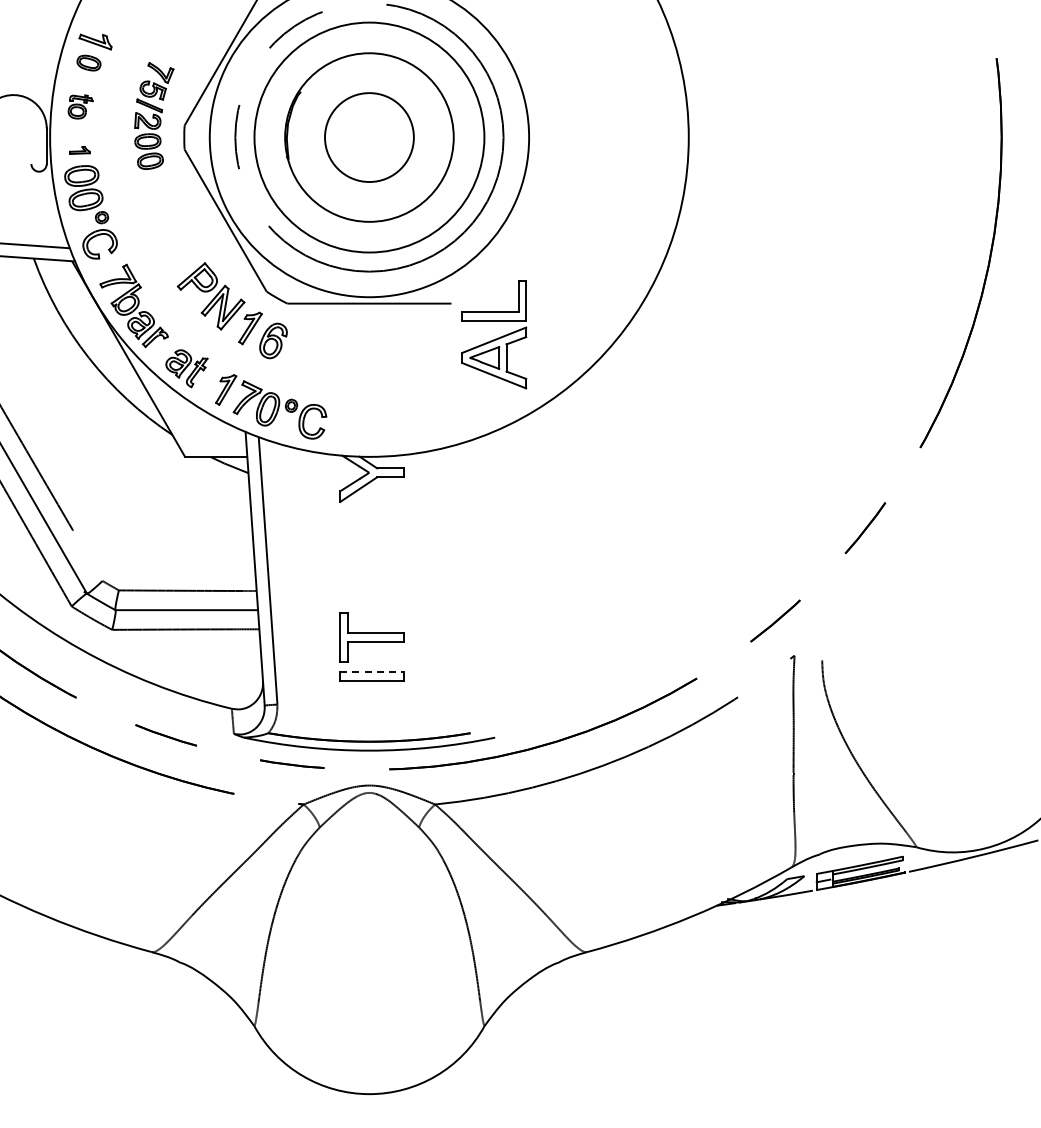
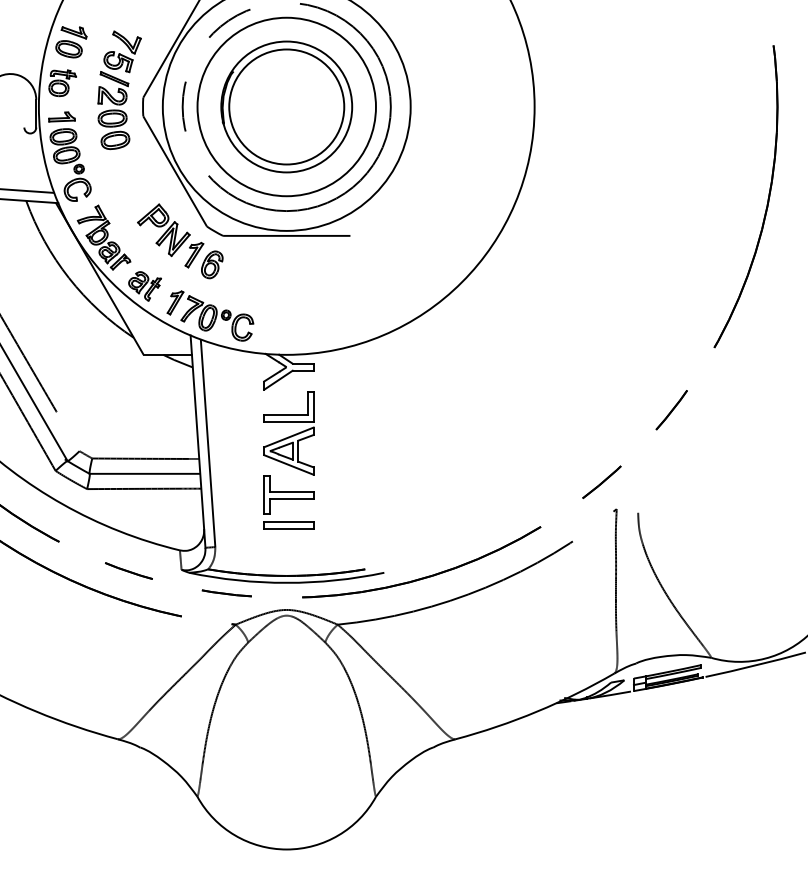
part: (88, 62) -> (68, 48), size x1.43
part: (80, 106) -> (62, 82), size x1.43
part: (154, 115) -> (119, 89), size x1.43
circle: (369, 137) -> (286, 106), size x1.67
part: (79, 150) -> (61, 117), size x1.67
part: (494, 334) -> (289, 432), moved
line: (372, 672) -> (289, 522), dashed -> solid

